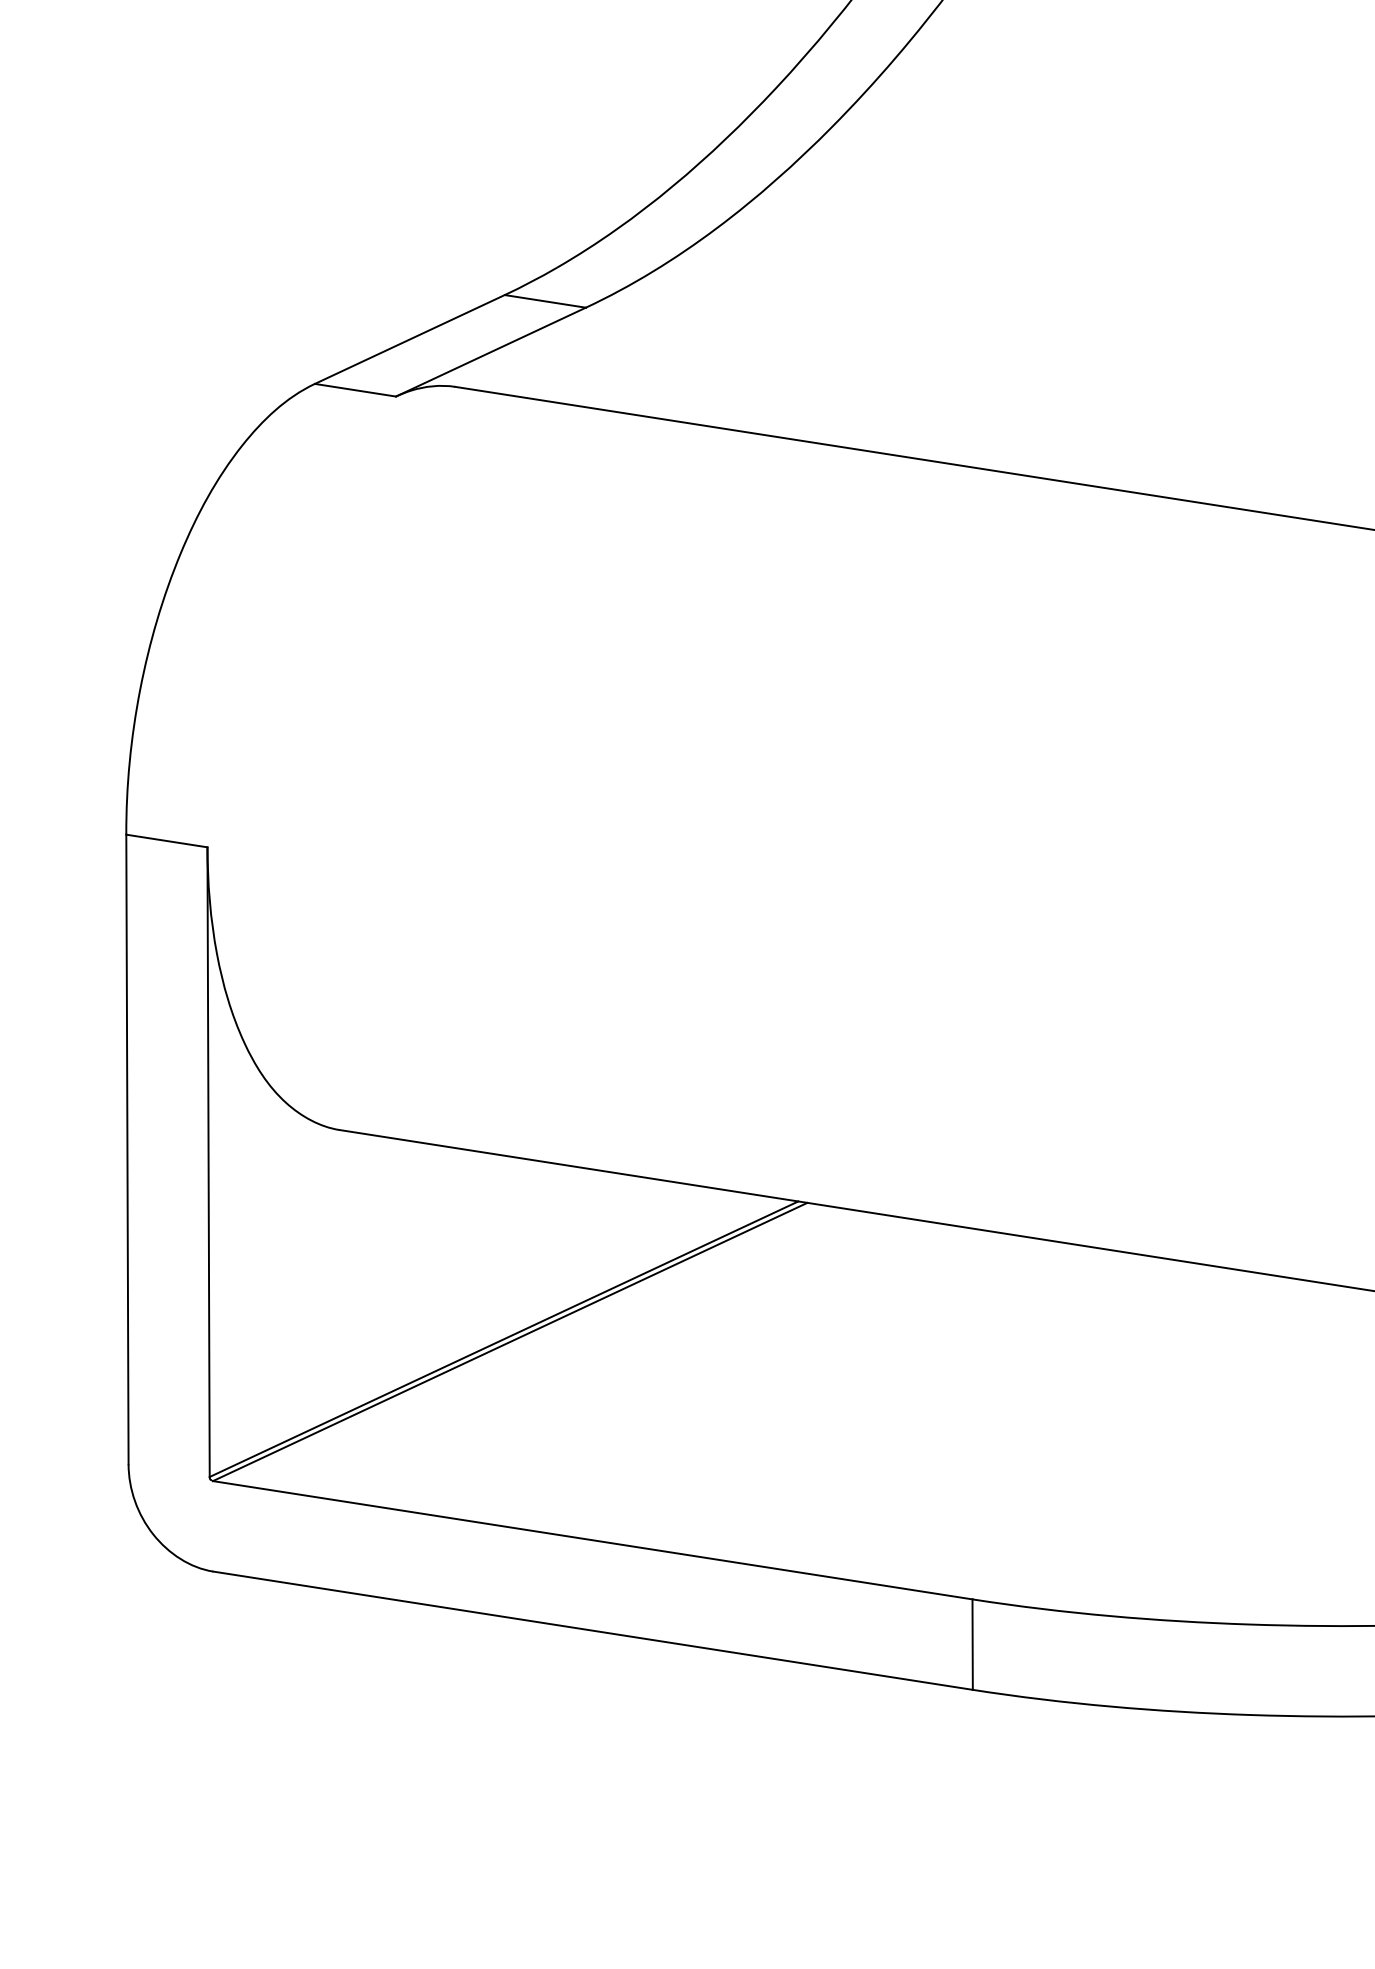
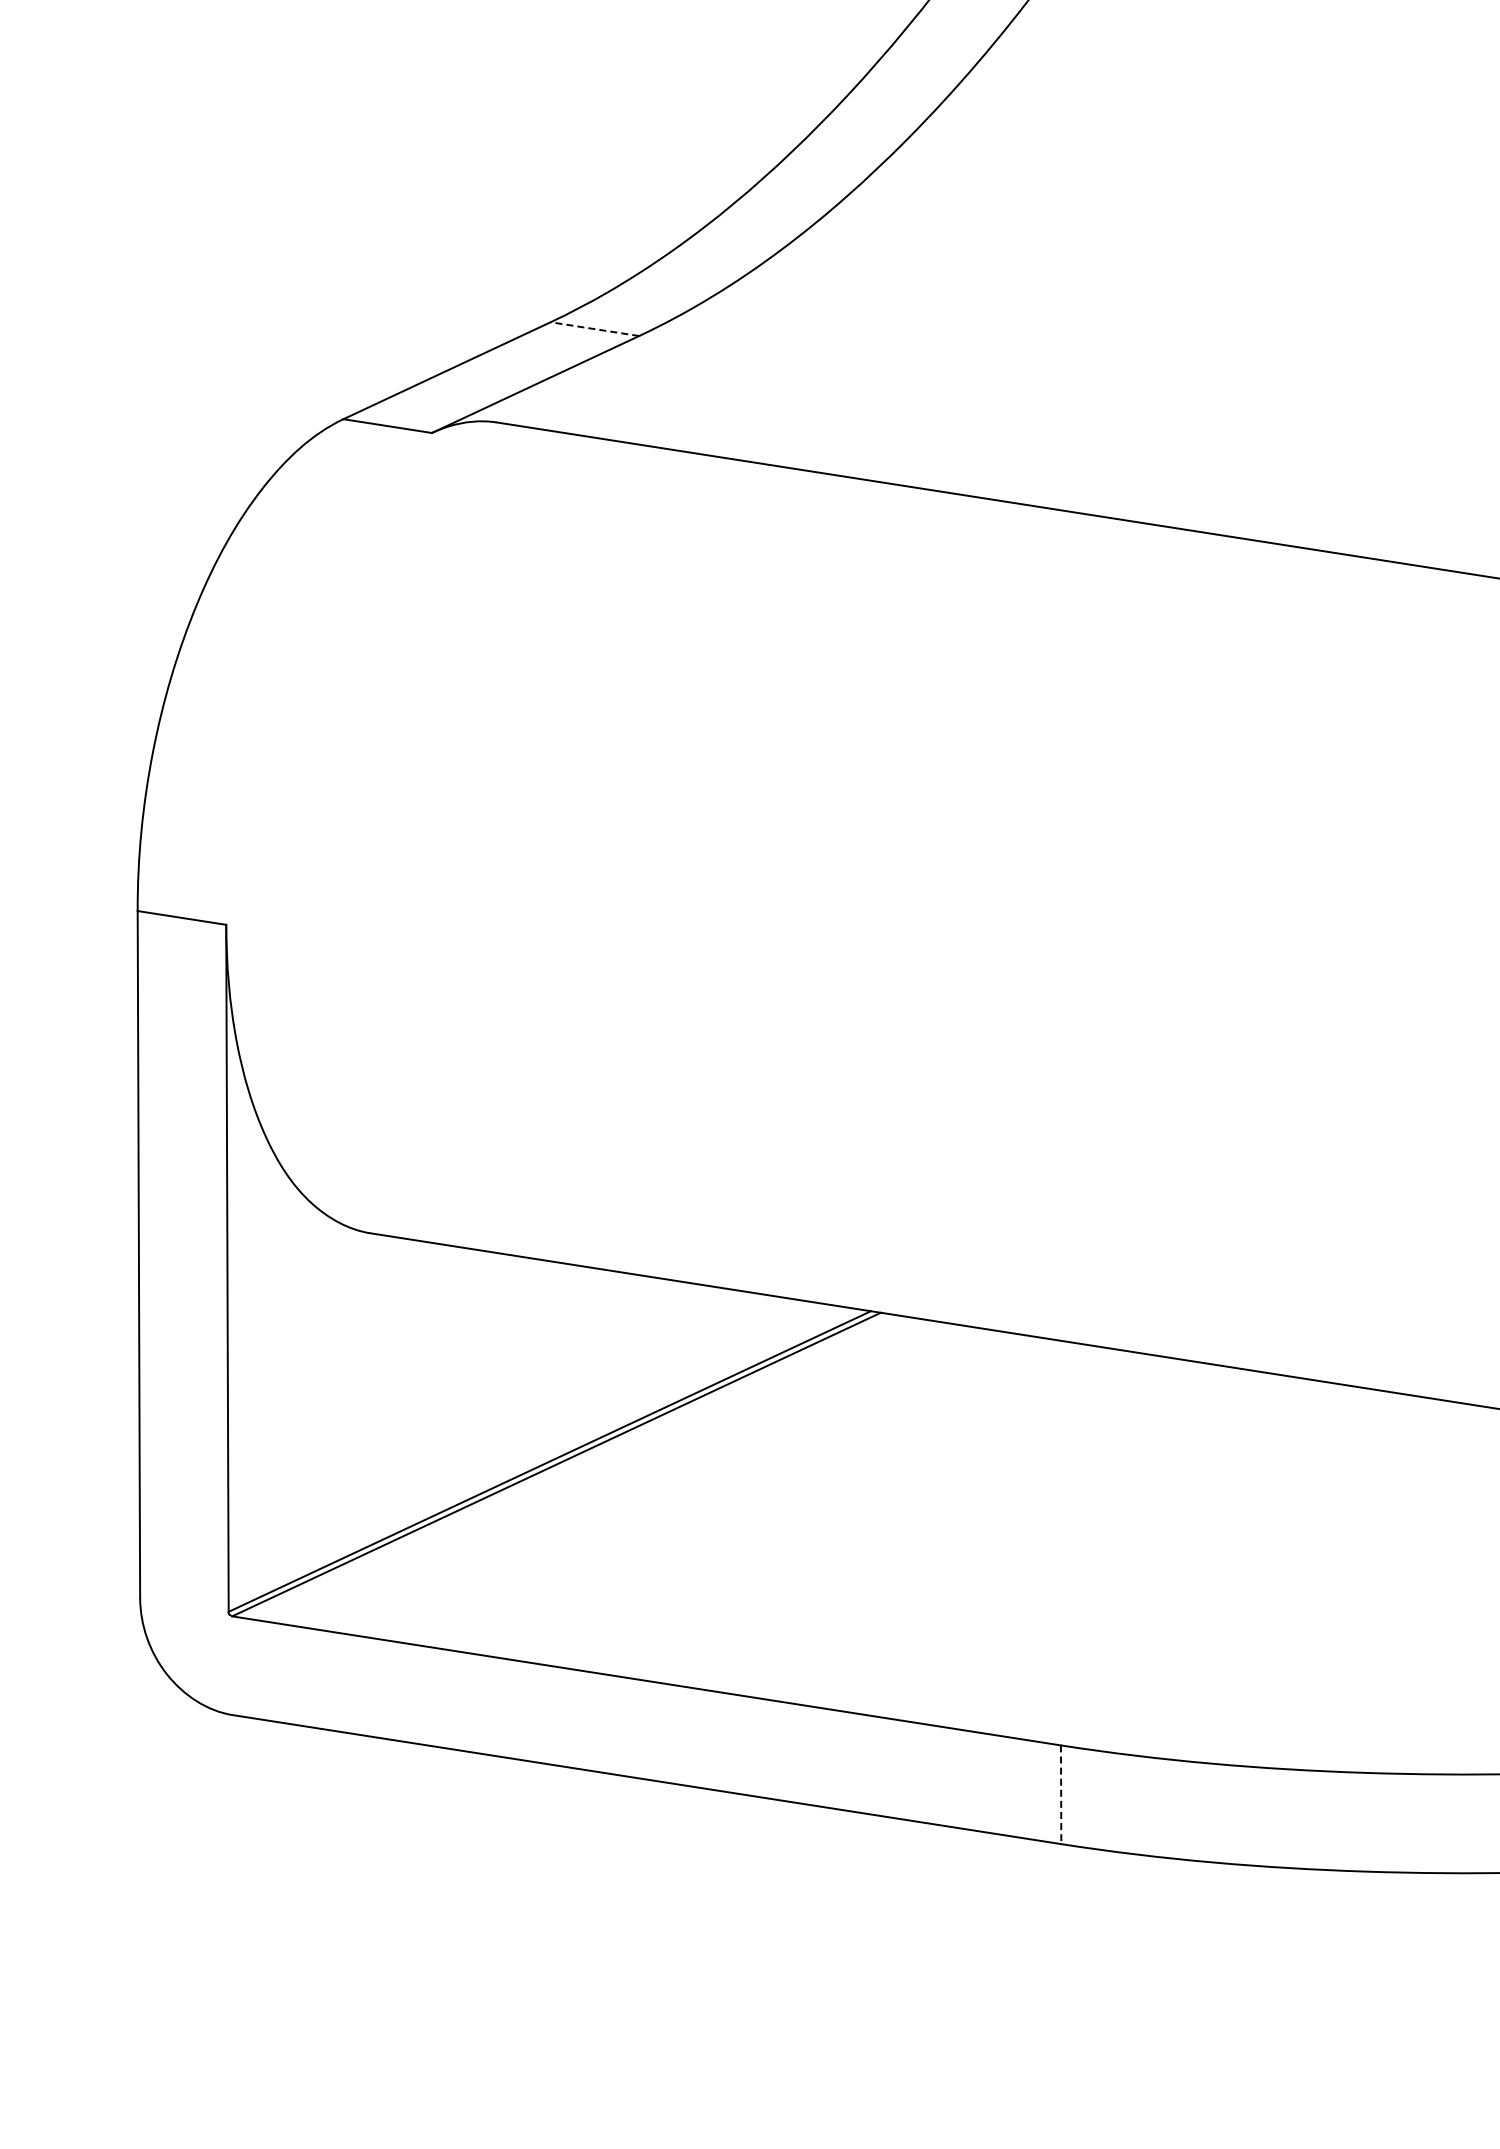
line: (544, 301) -> (594, 329), solid -> dashed
line: (972, 1645) -> (1061, 1795), solid -> dashed

